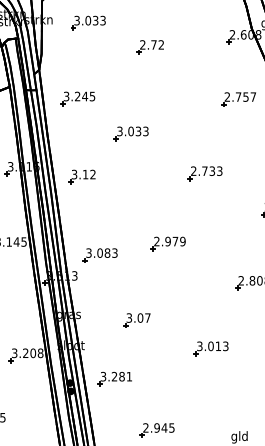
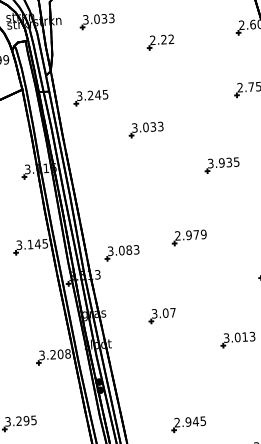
text: (153, 44) -> (163, 39), 2.72 -> 2.22
text: (206, 170) -> (223, 162), 2.733 -> 3.935
part: (81, 176) -> (98, 175), removed
part: (114, 378) -> (143, 374), removed

